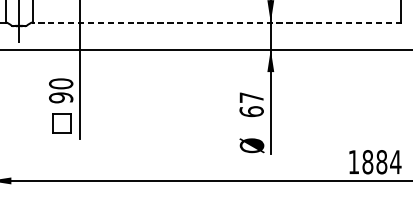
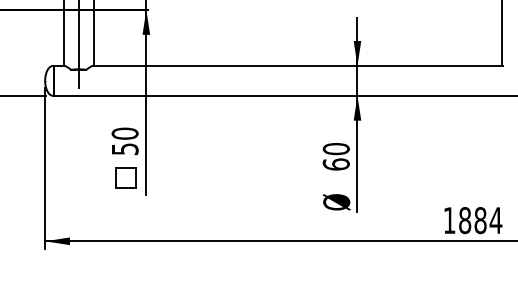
line: (216, 22) -> (297, 65), dashed -> solid
text: (60, 98) -> (124, 149), 90 -> 50
text: (250, 98) -> (335, 149), 67 -> 60

